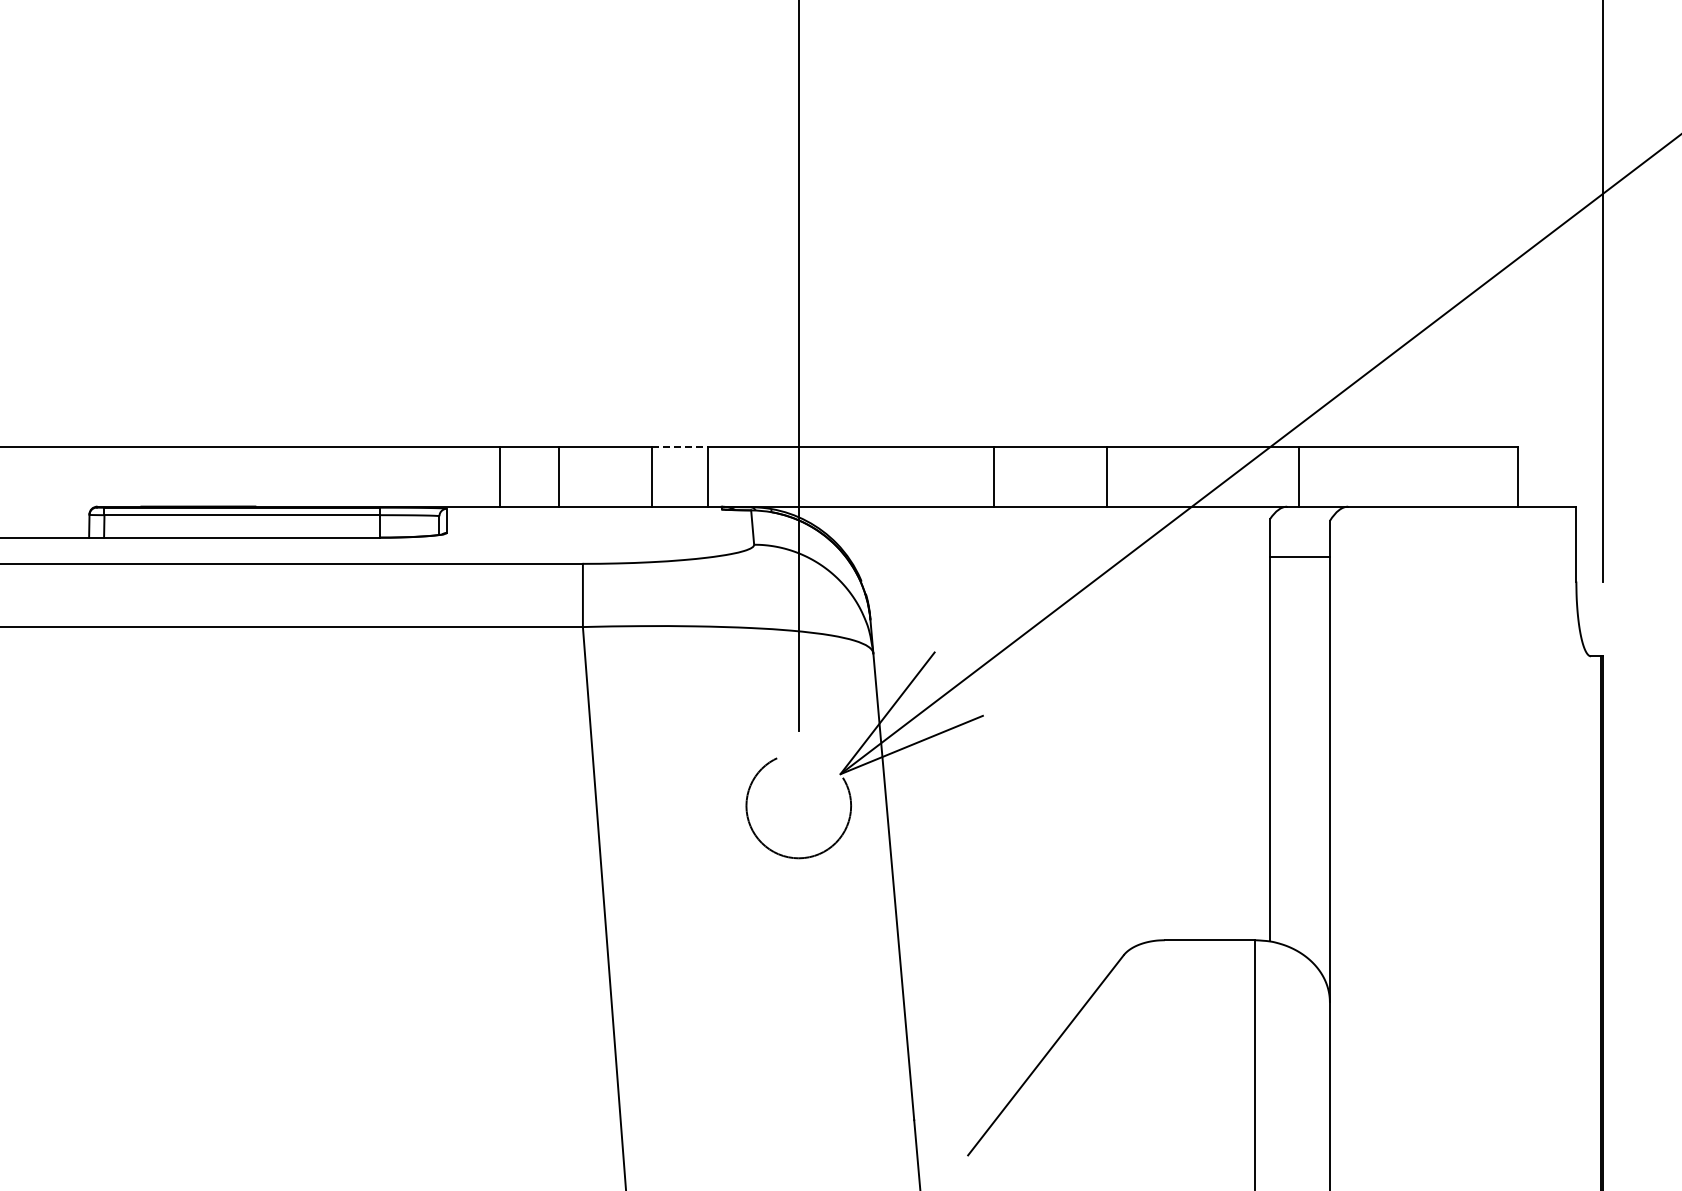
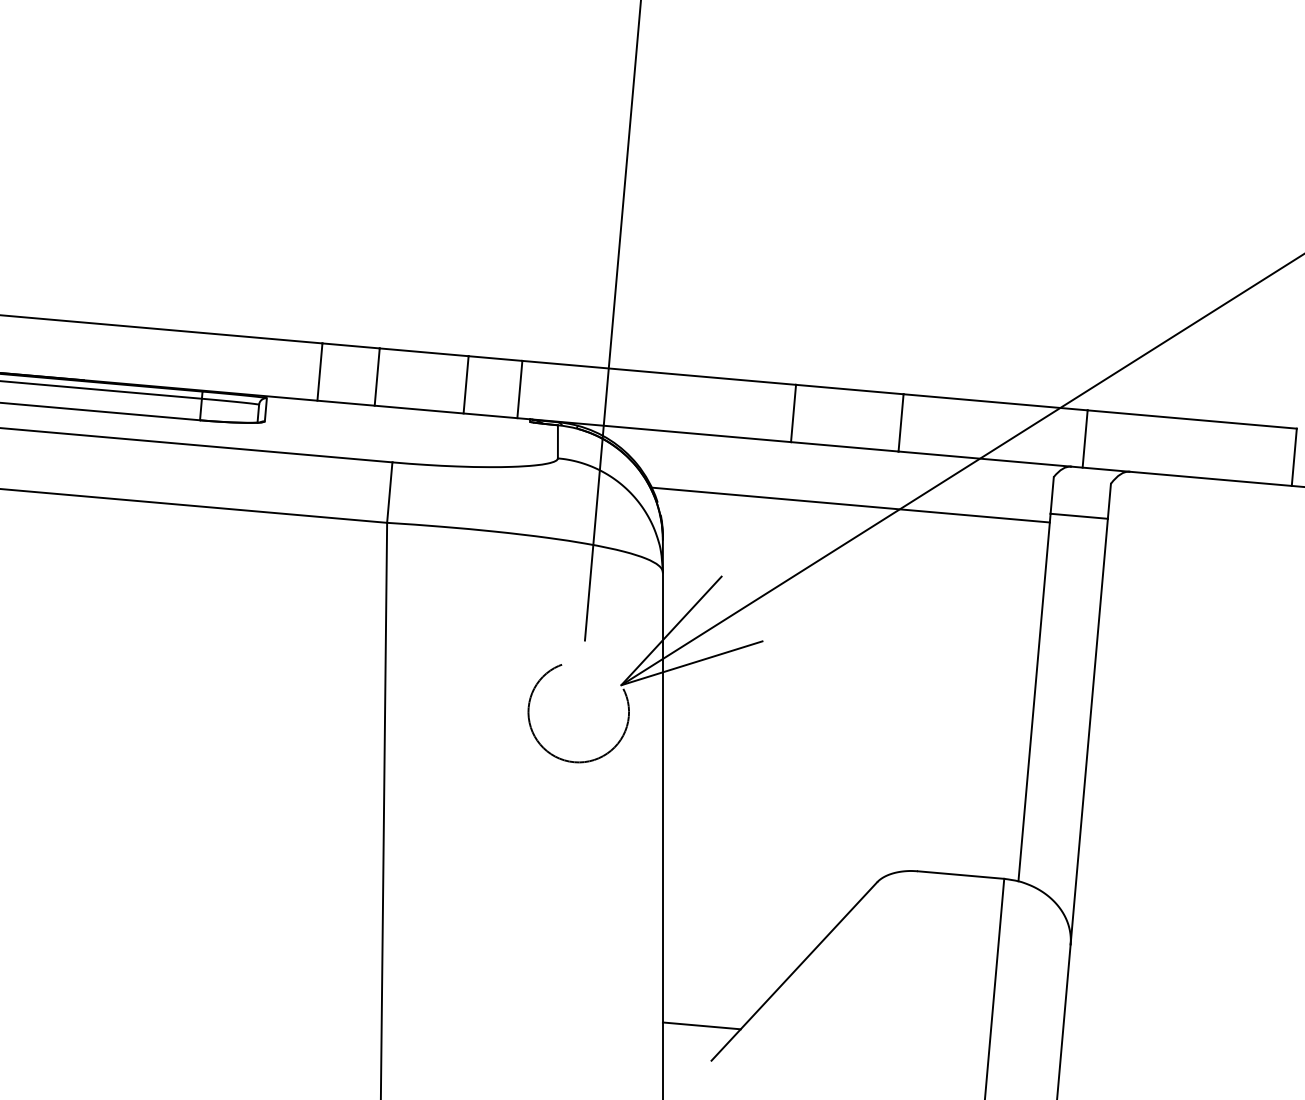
line: (680, 446) -> (495, 358), dashed -> solid
line: (1062, 566) -> (851, 505), added
line: (954, 1120) -> (701, 1026), added

